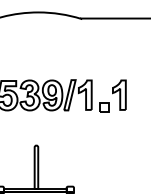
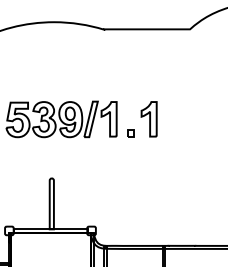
part: (103, 107) -> (130, 133), size x0.62

